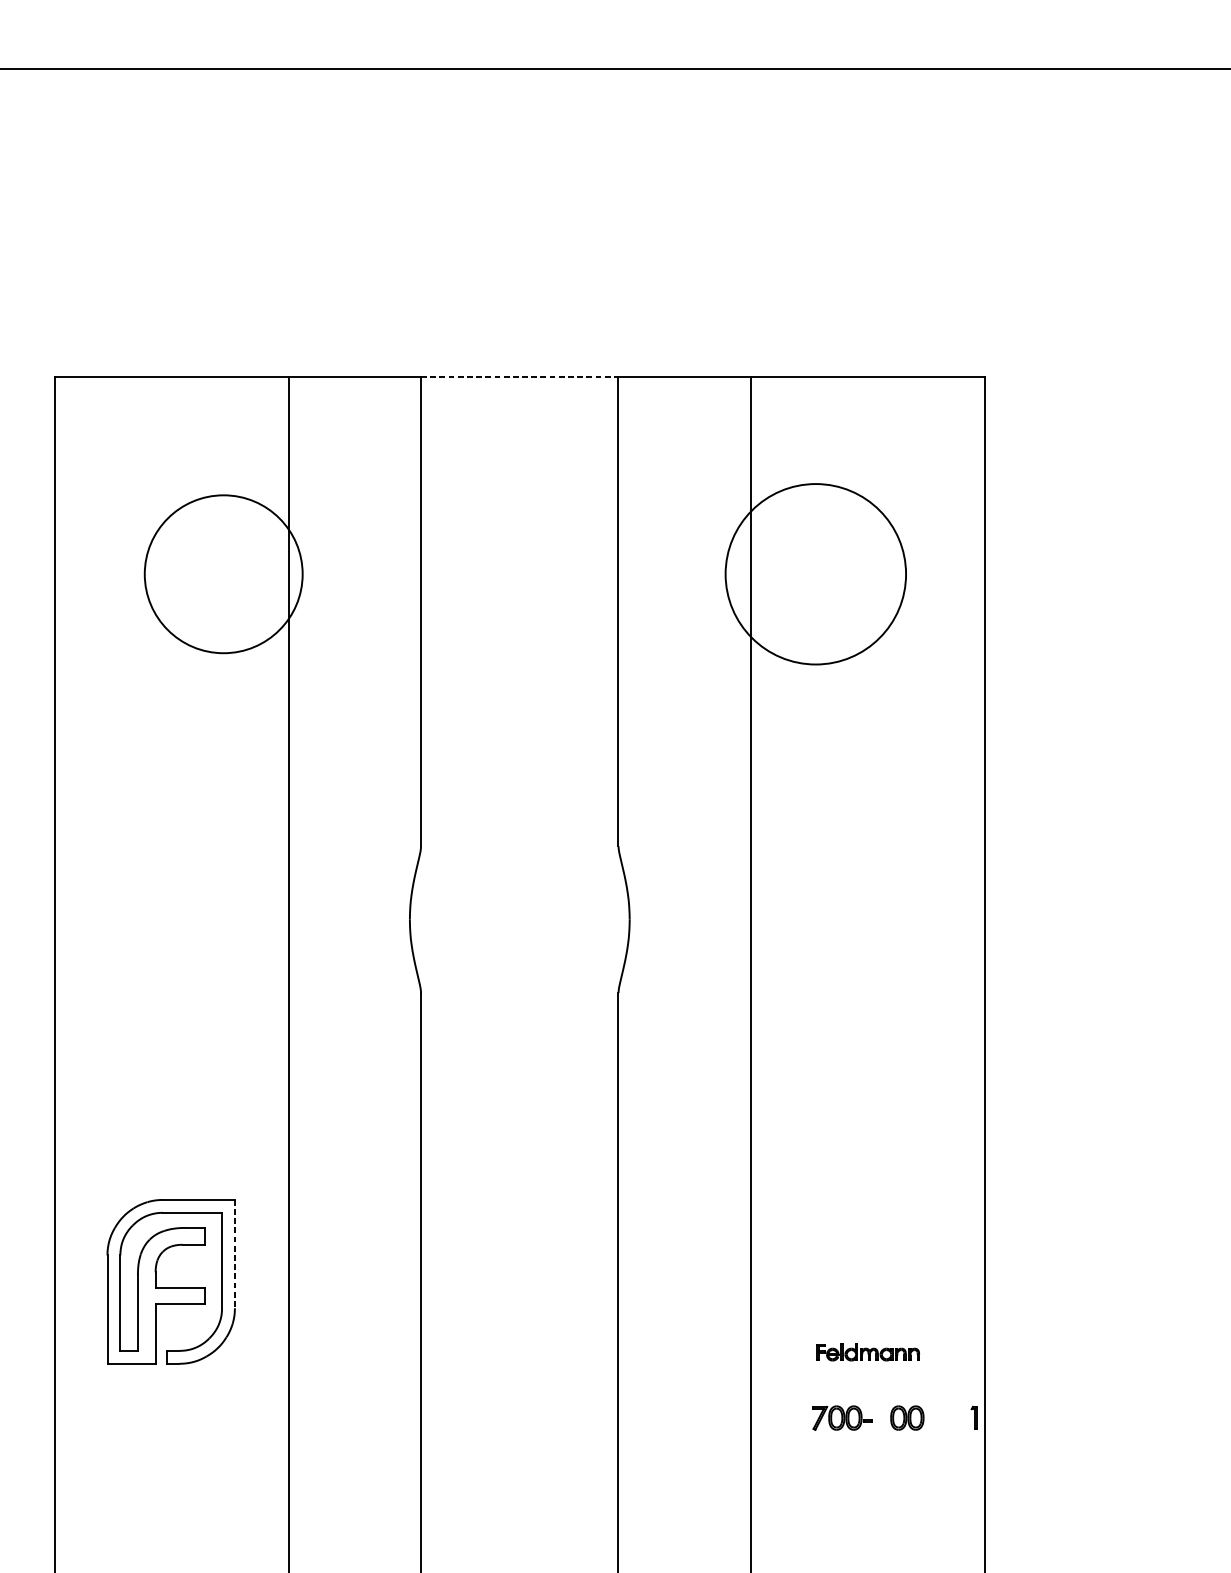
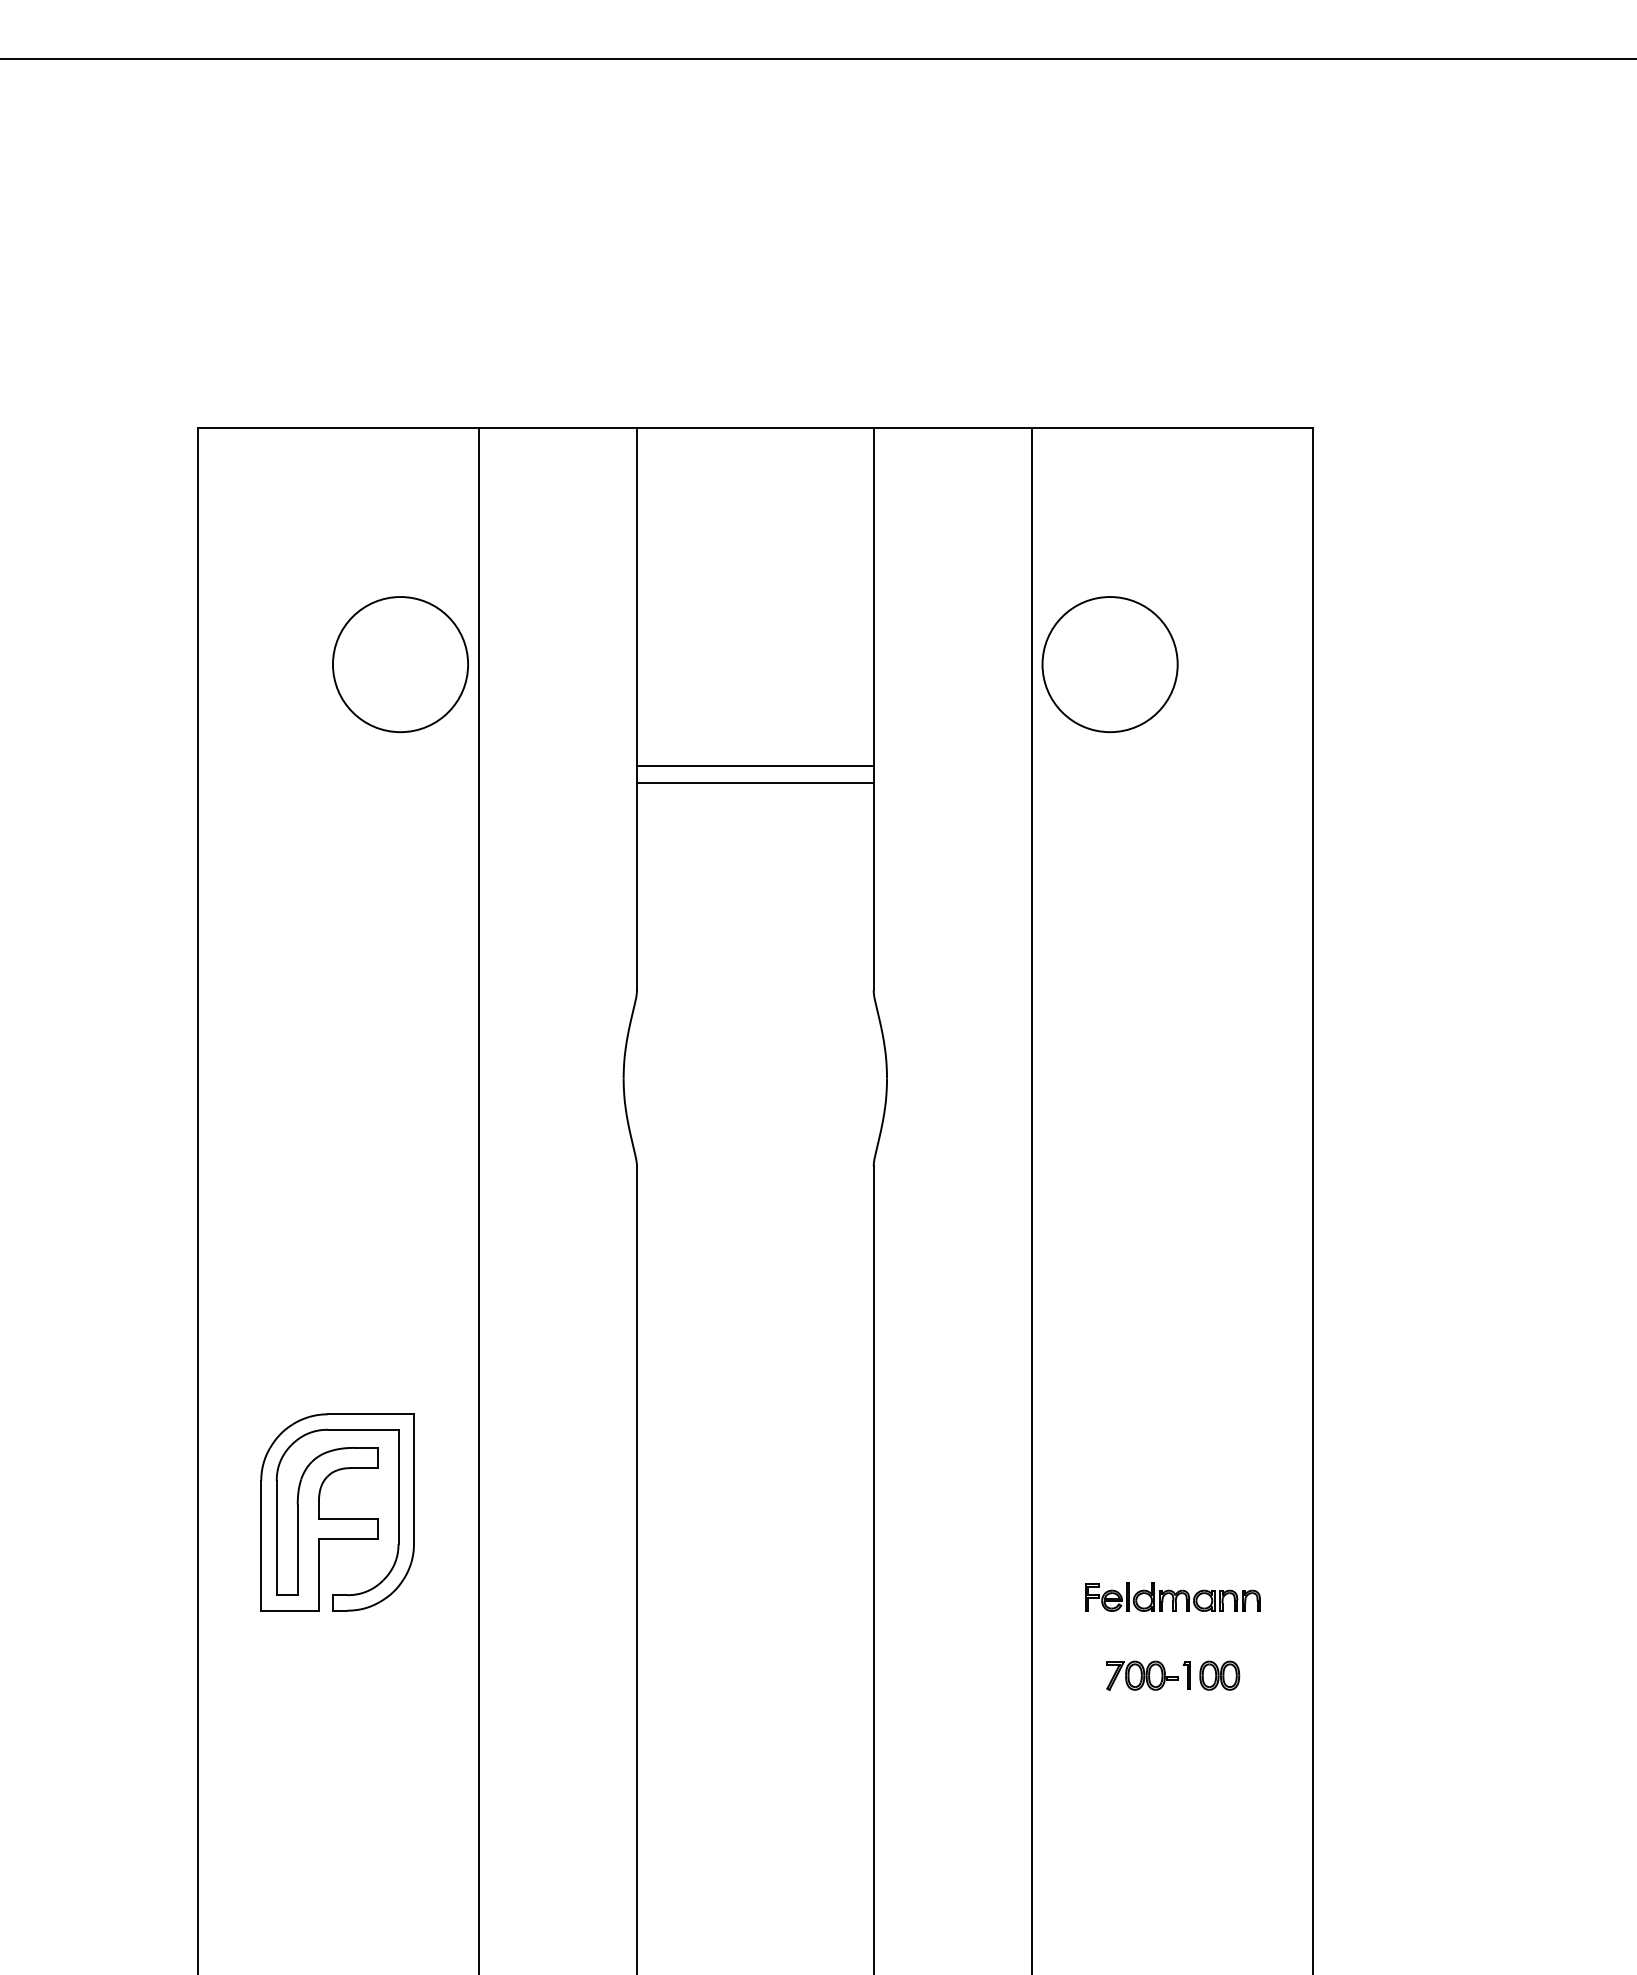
line: (519, 377) -> (755, 428), dashed -> solid
circle: (223, 574) -> (400, 664), size x0.71
circle: (815, 574) -> (1109, 664), size x0.62
line: (519, 658) -> (755, 765), added
line: (519, 672) -> (755, 782), added
line: (234, 1254) -> (413, 1479), dashed -> solid
part: (867, 1351) -> (1172, 1596), size x1.43
part: (973, 1417) -> (1186, 1675), moved

